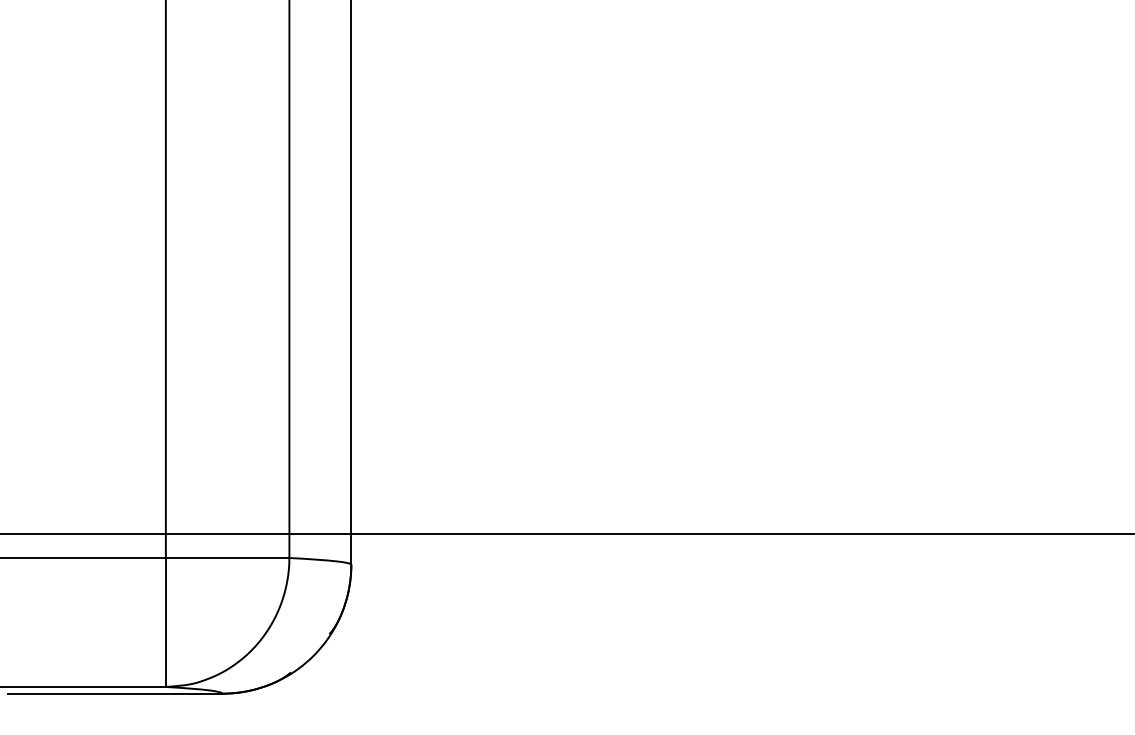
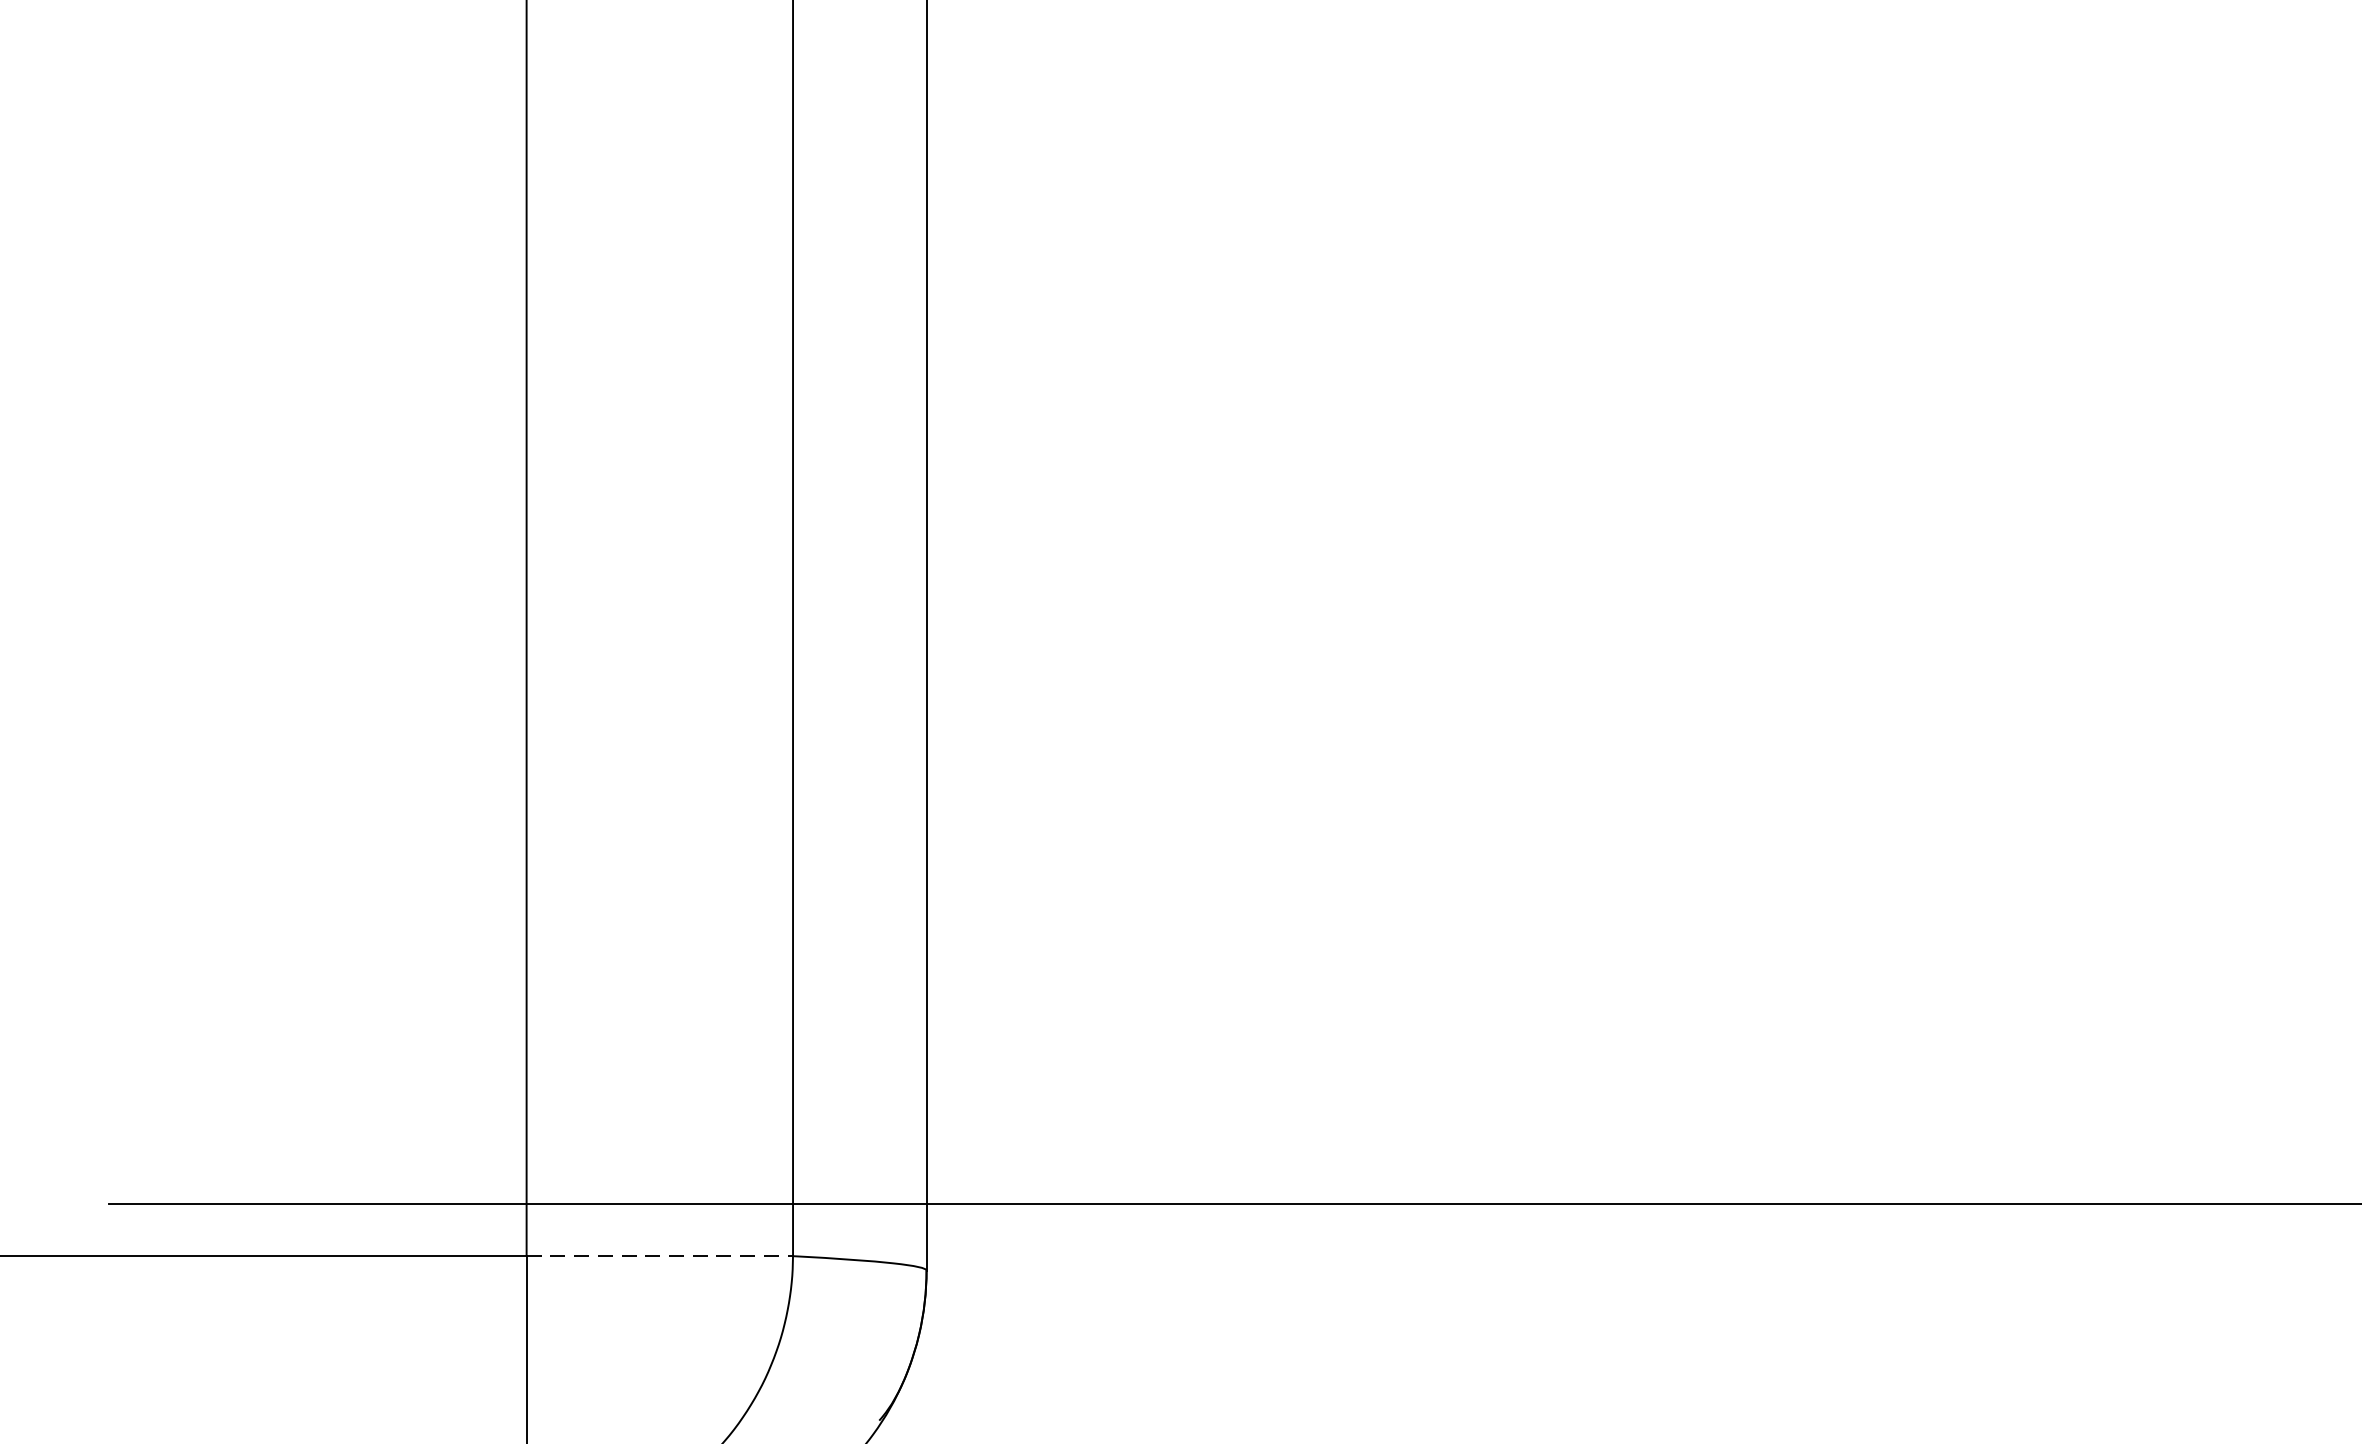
line: (227, 557) -> (659, 1255), solid -> dashed

